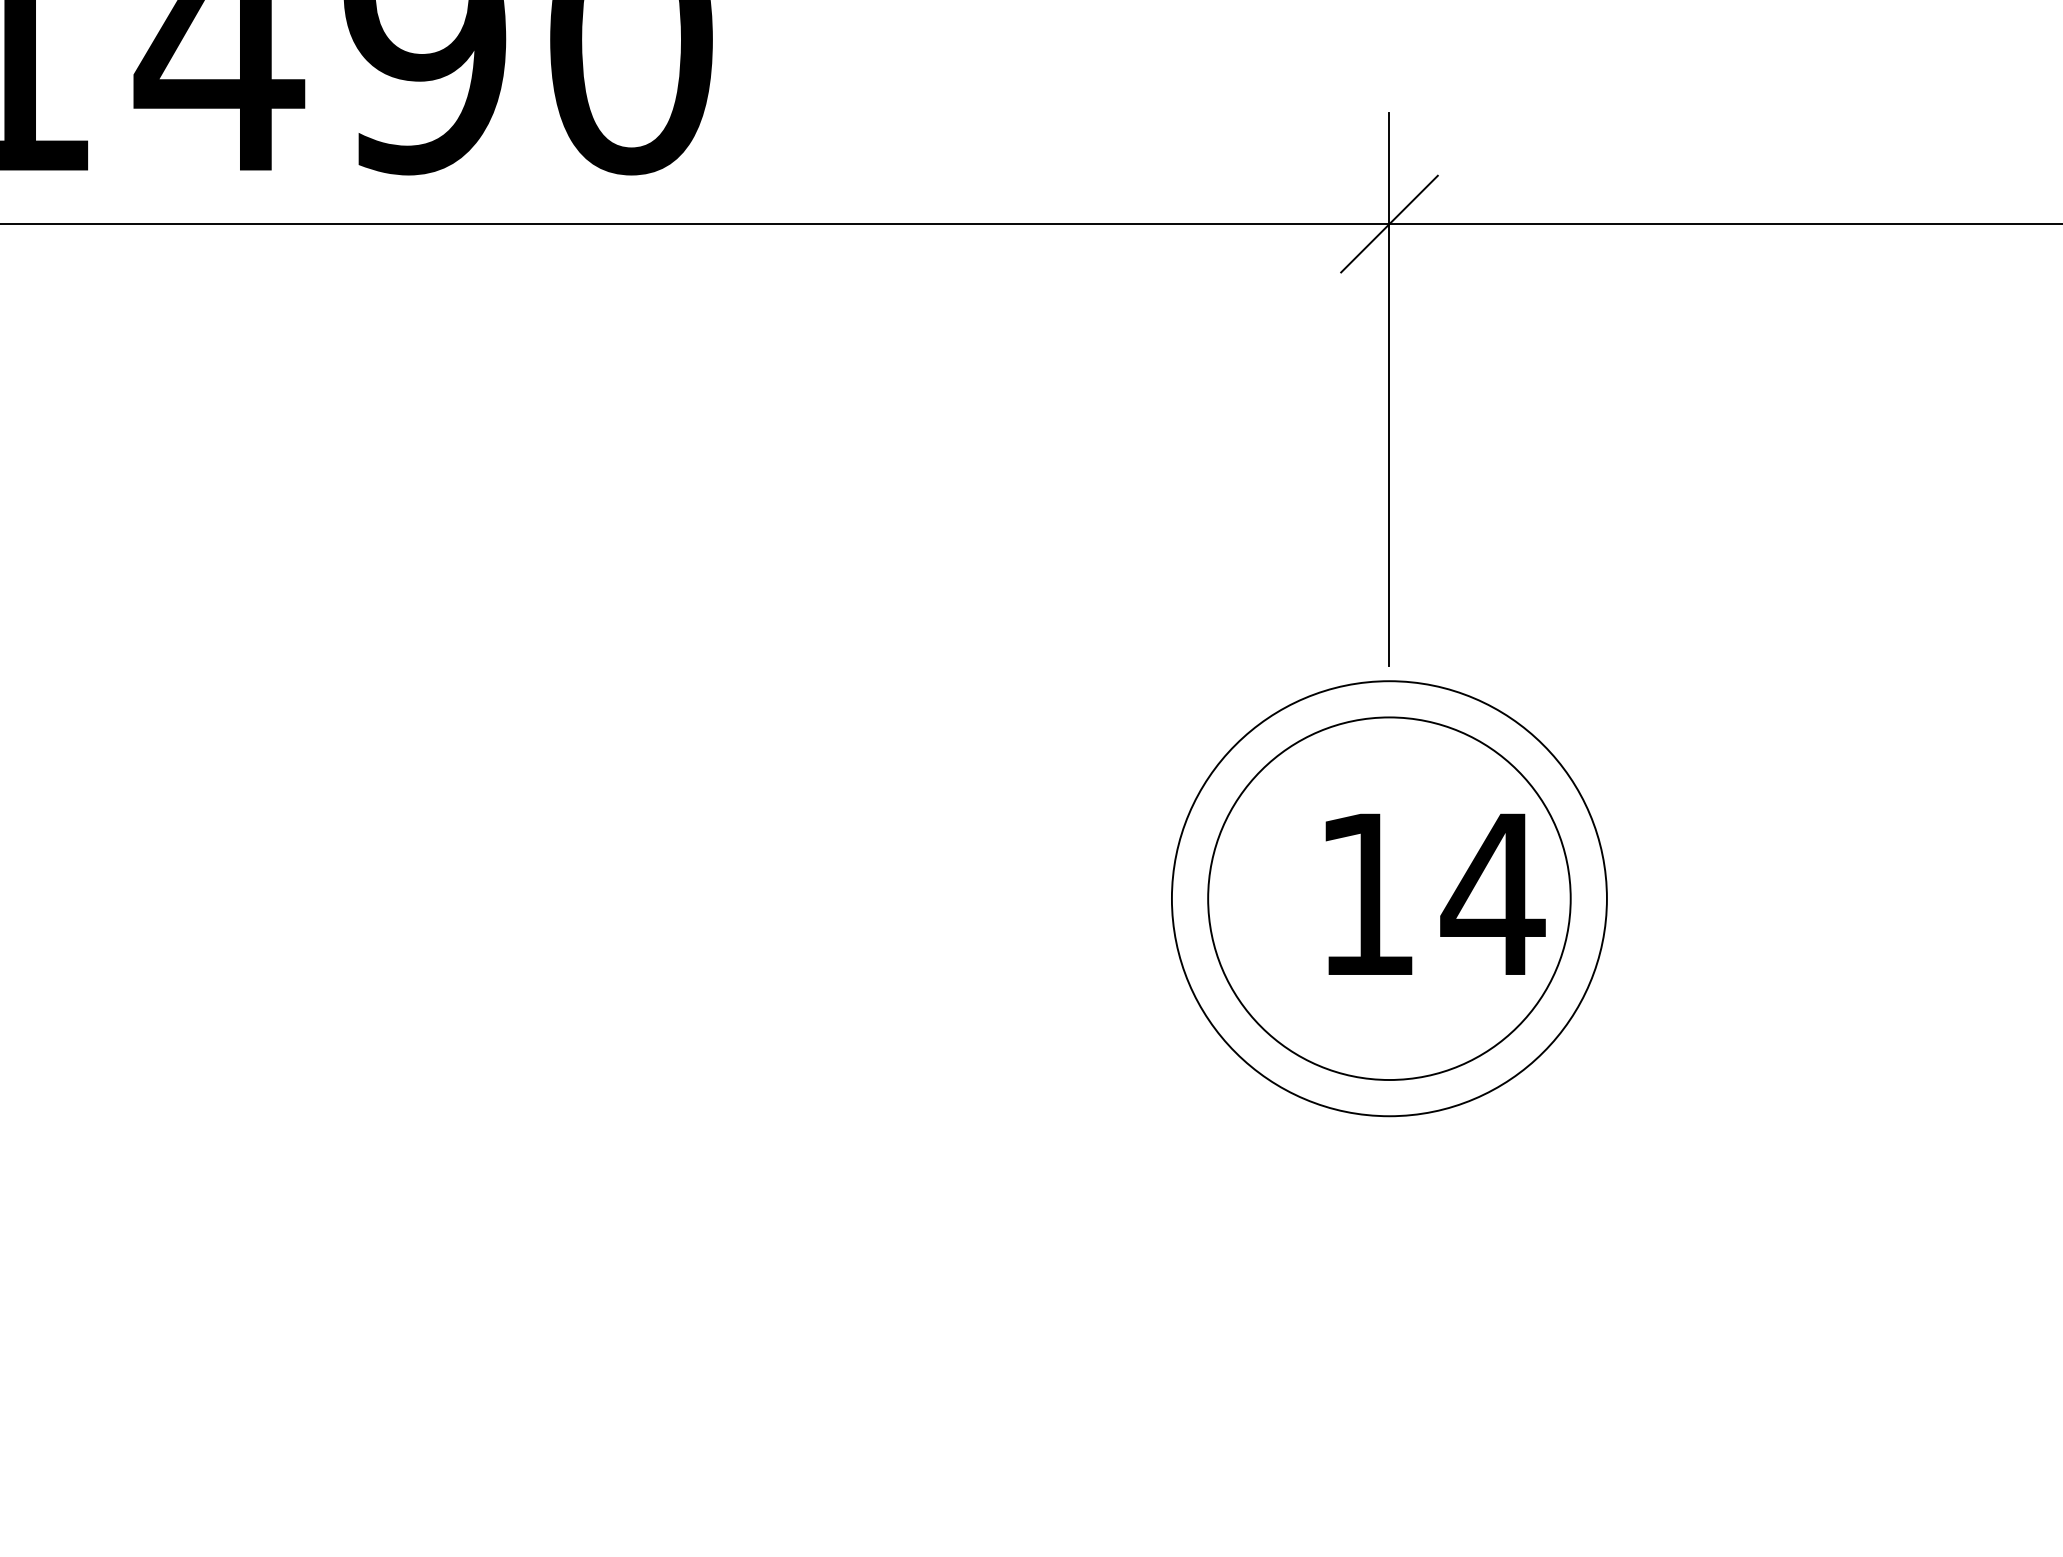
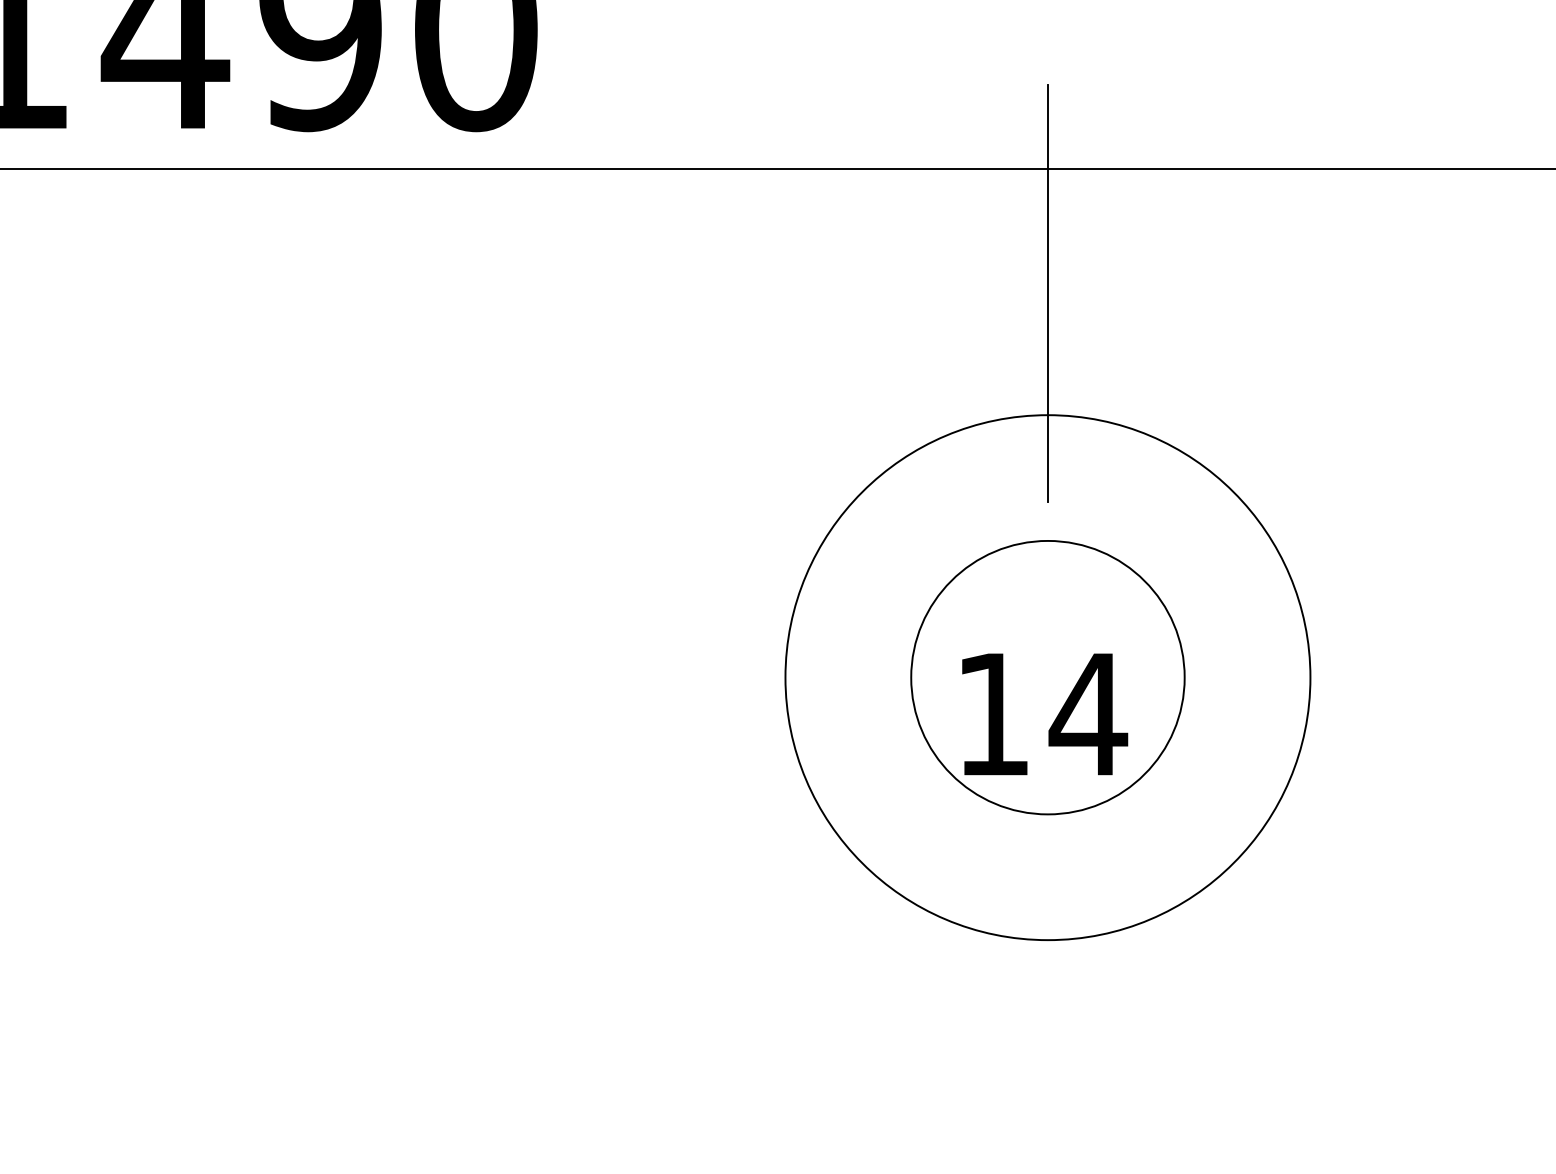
line: (1389, 223) -> (1048, 168), removed
text: (1435, 893) -> (1044, 713), moved
circle: (1388, 898) -> (1047, 677), size x1.6

